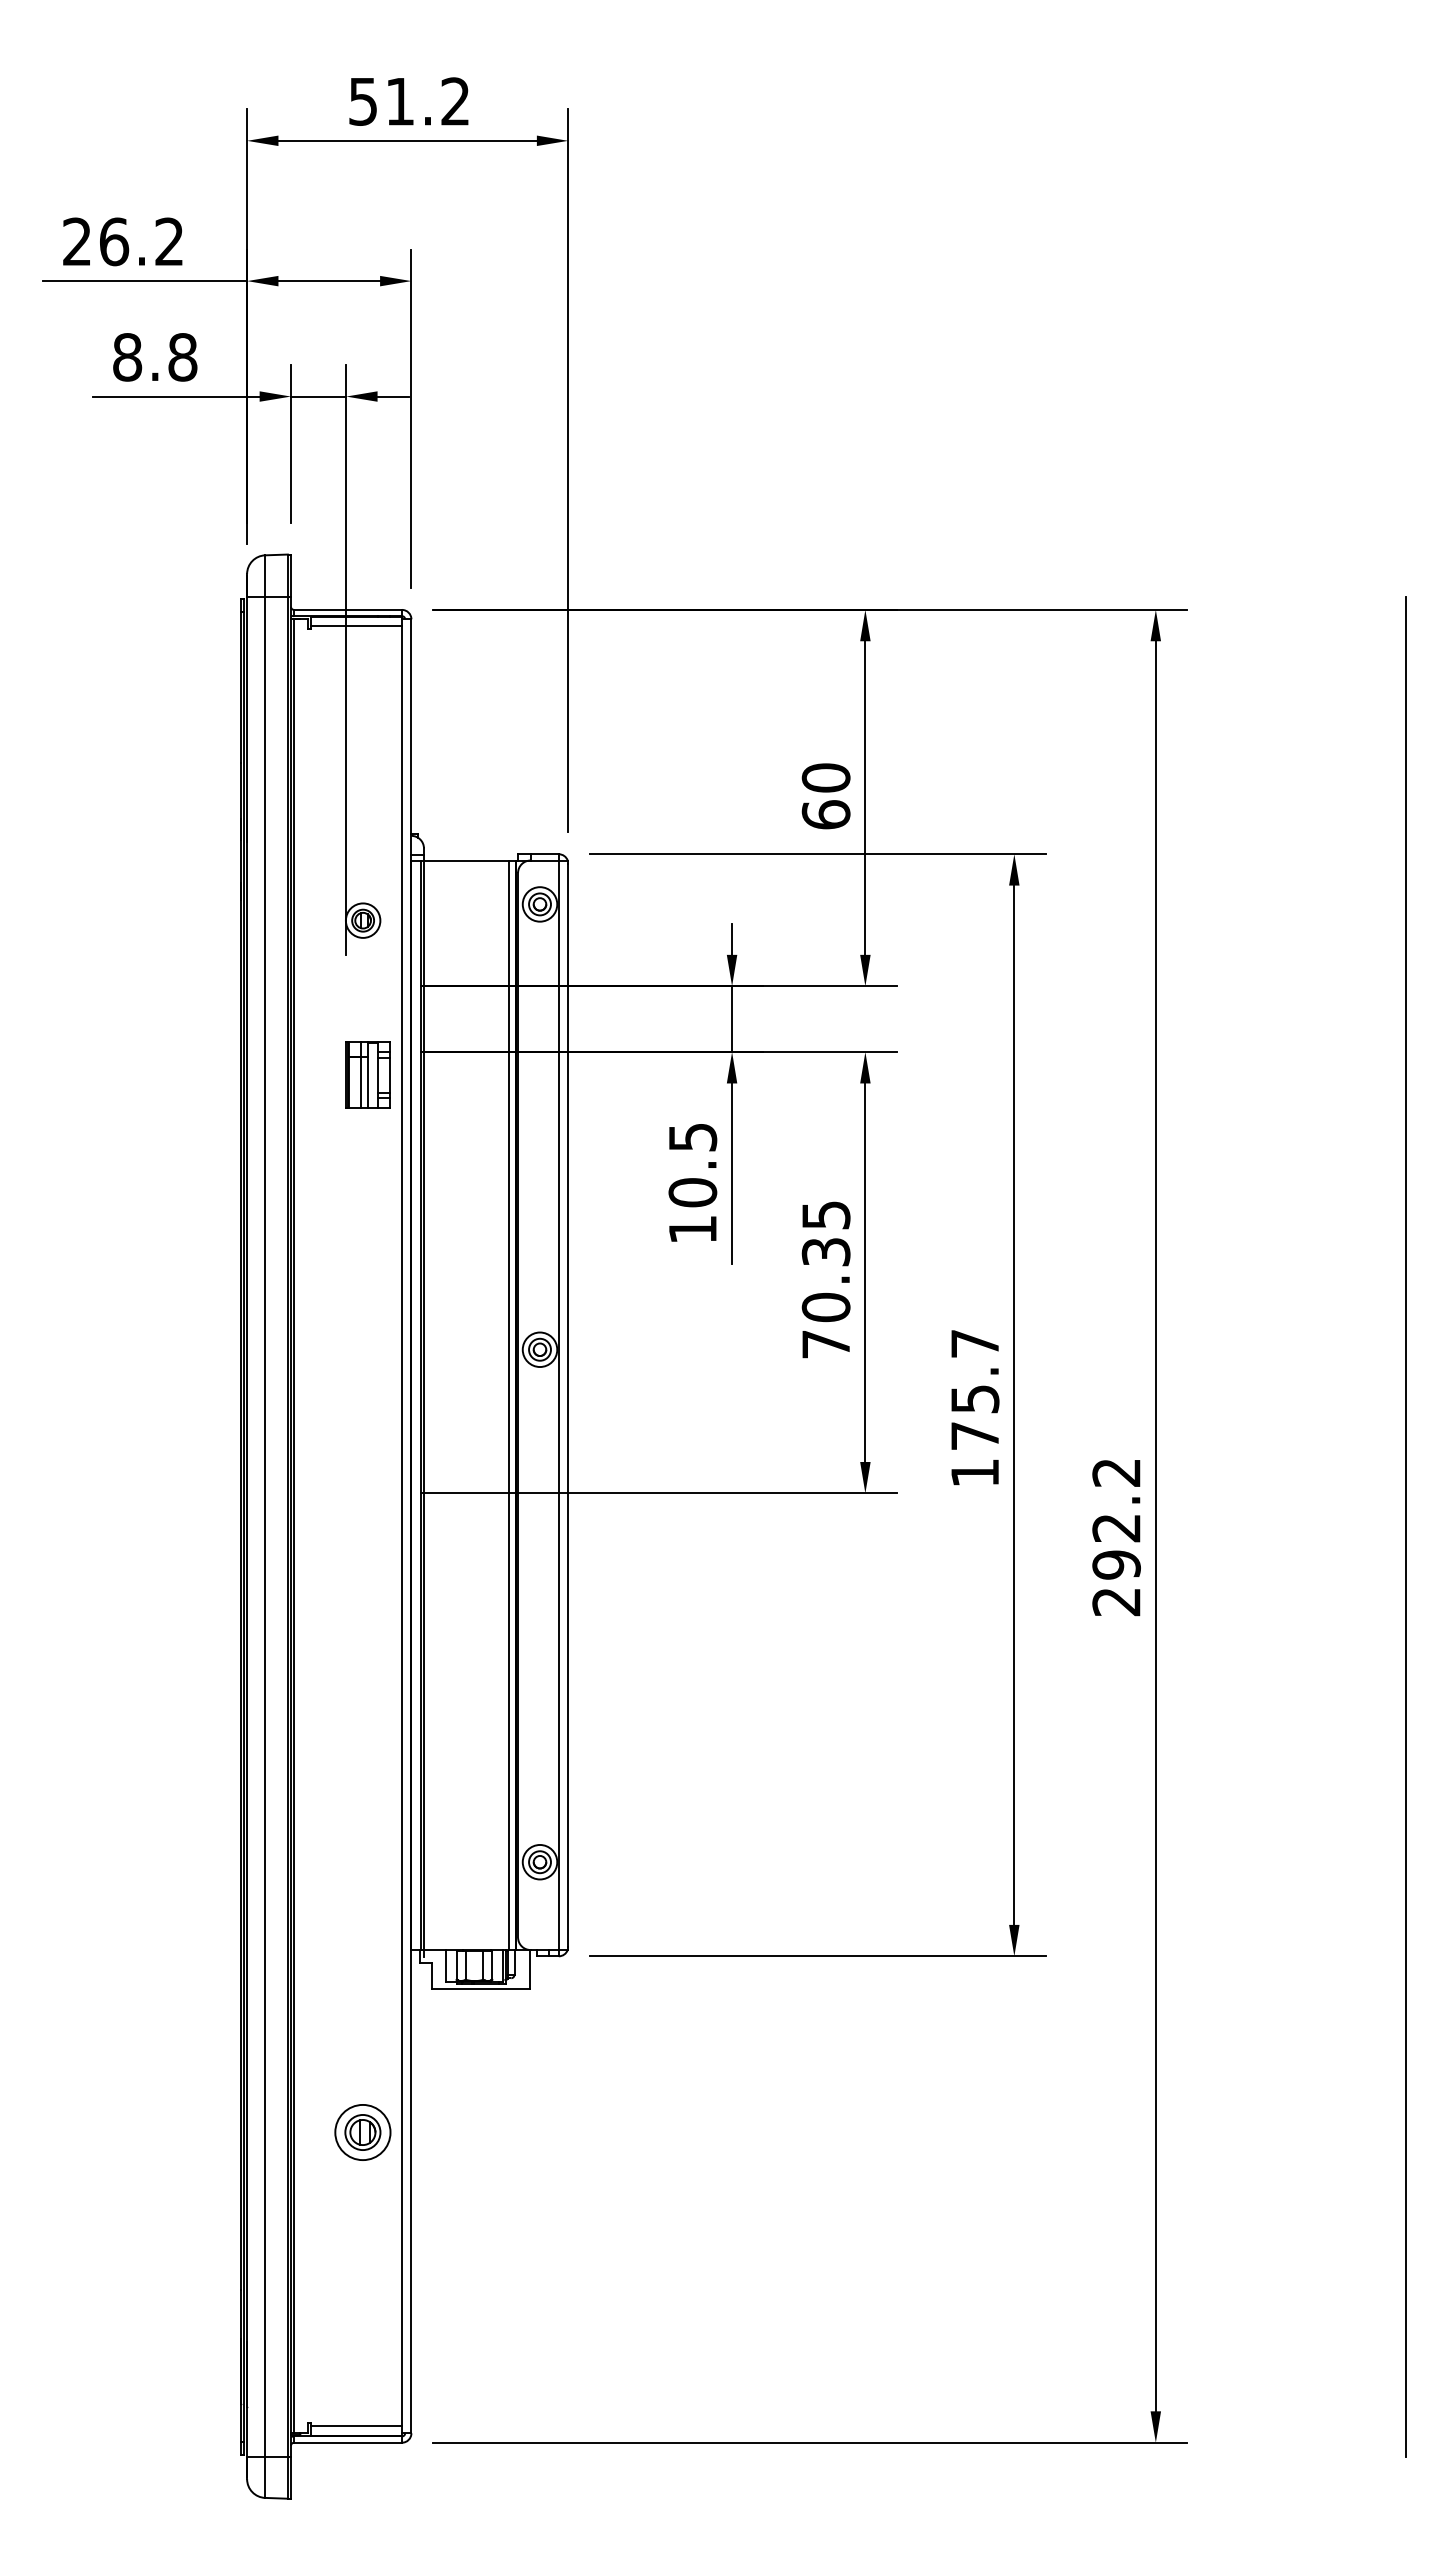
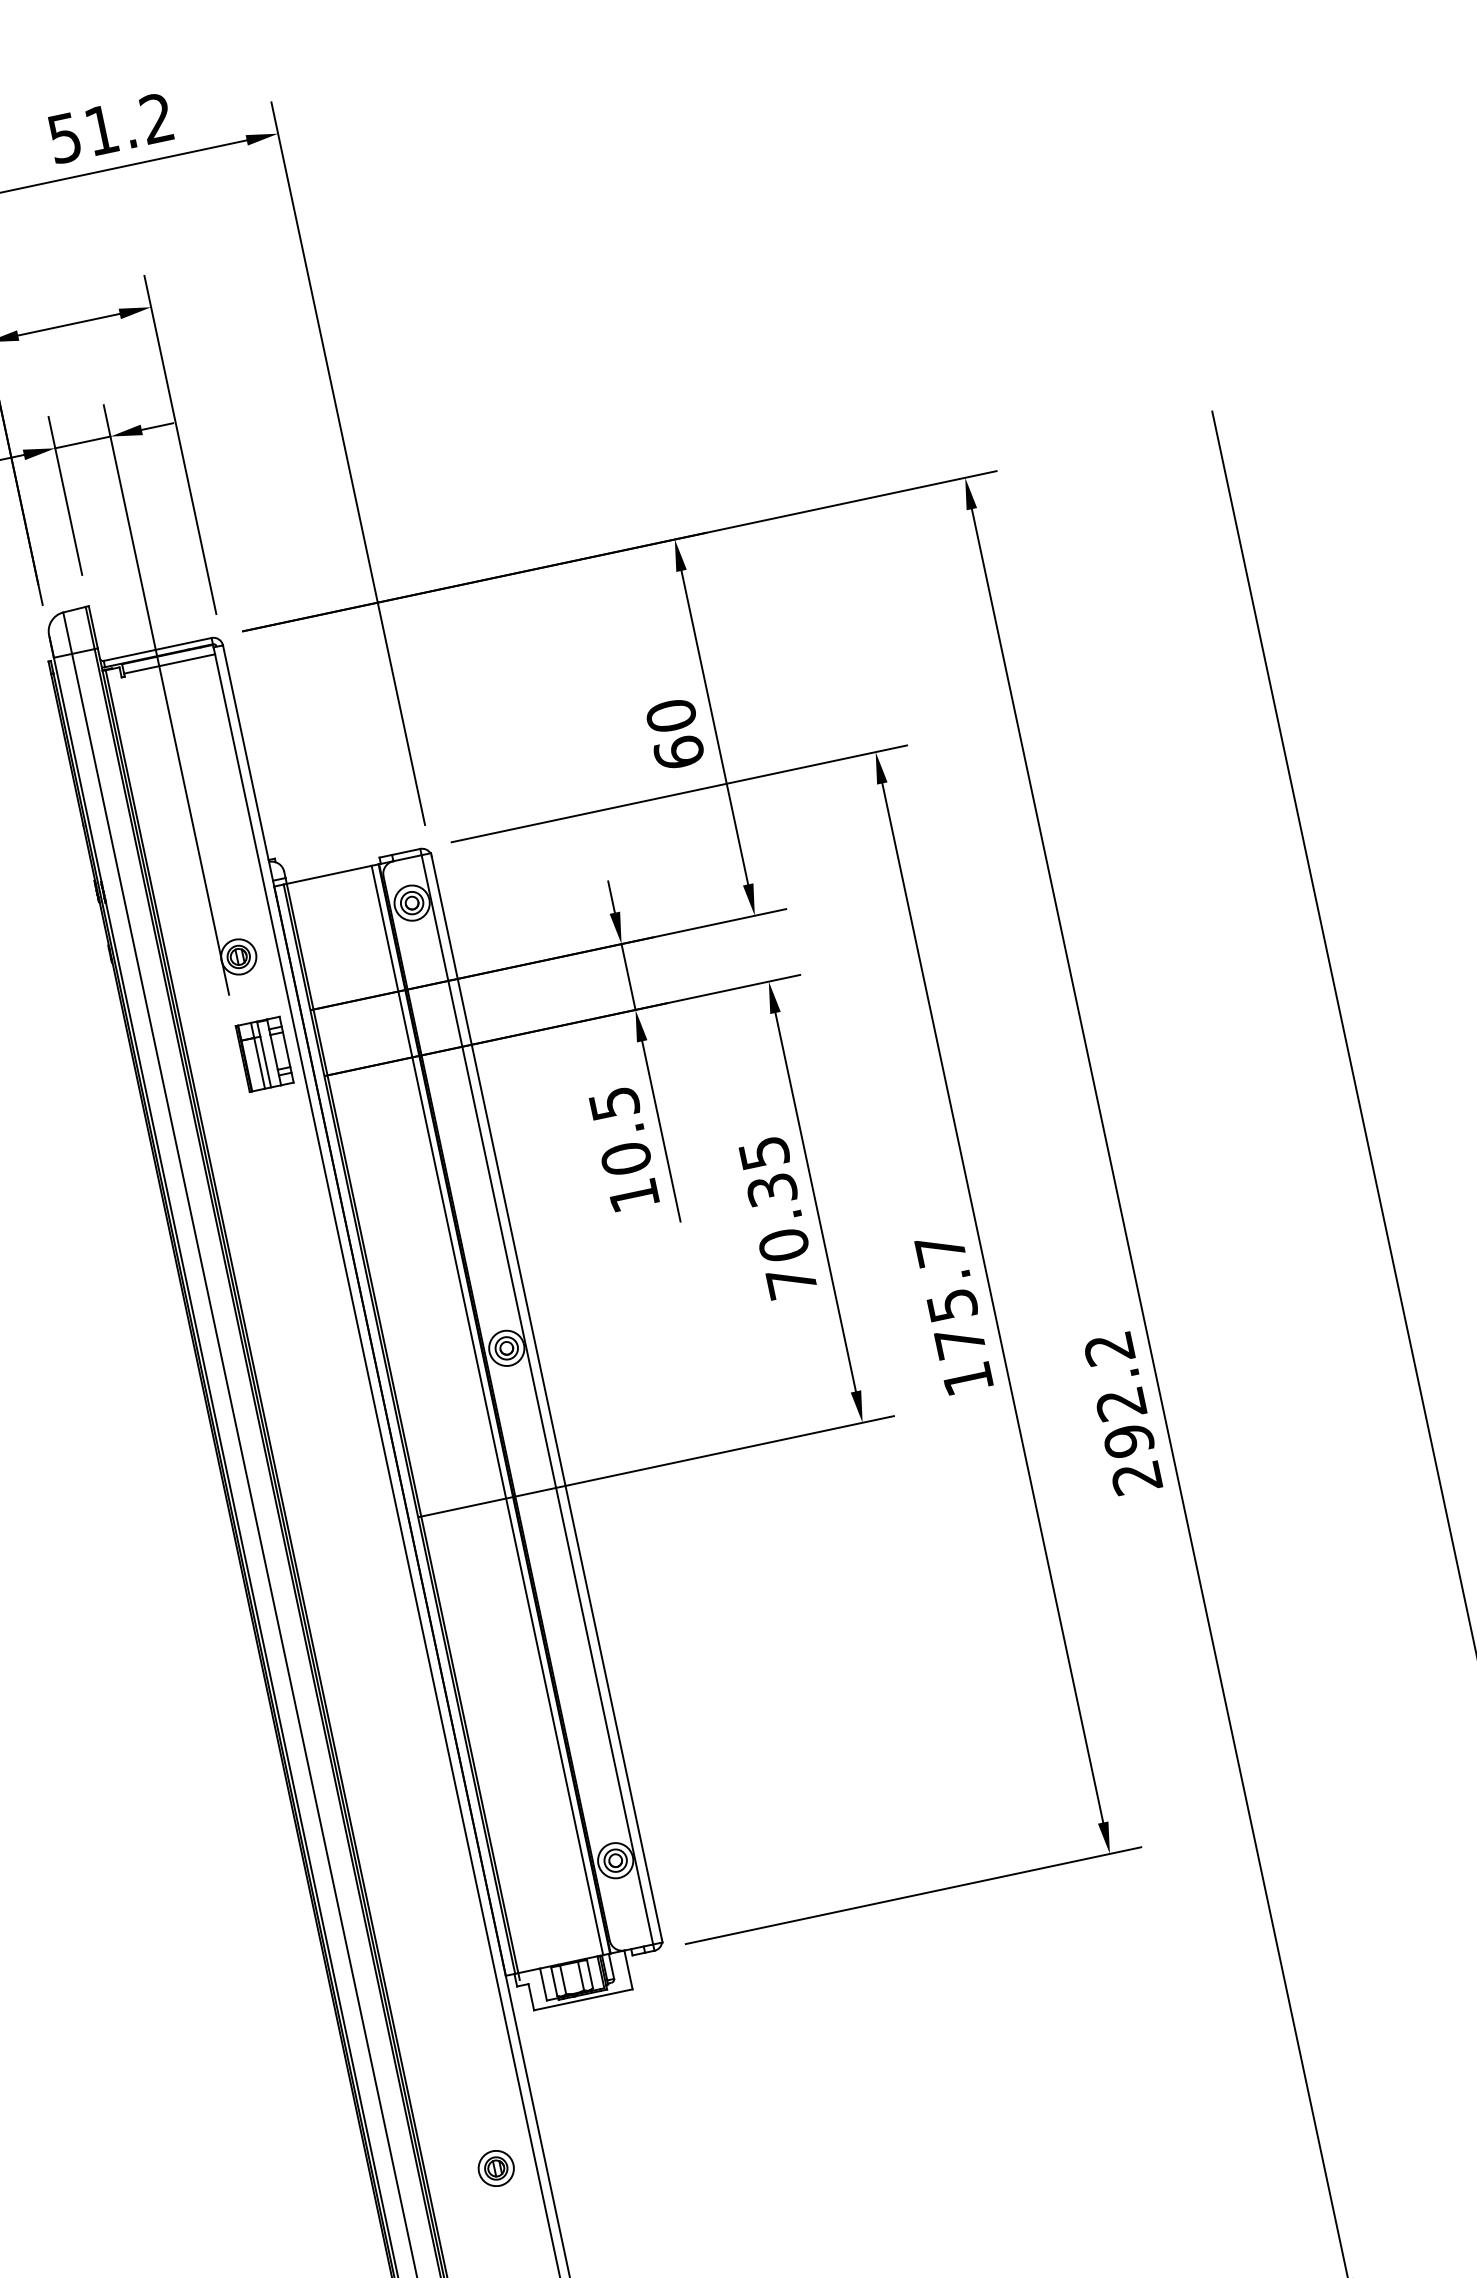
part: (367, 1074) -> (263, 1053), moved
part: (363, 2132) -> (496, 2168), size x0.62

